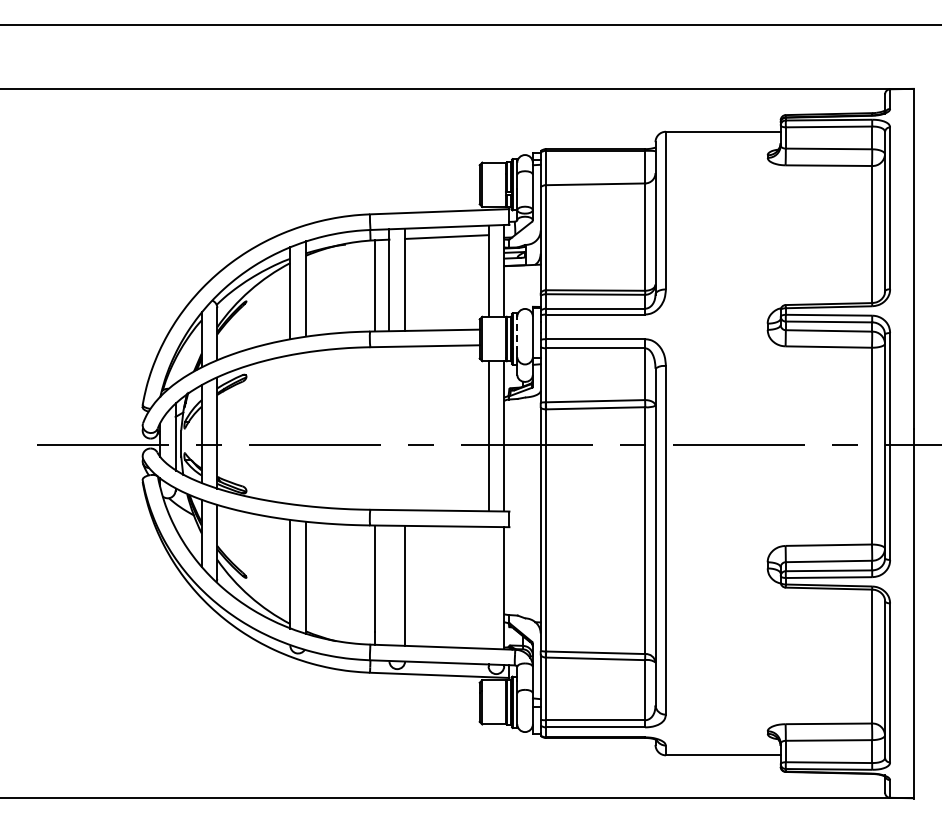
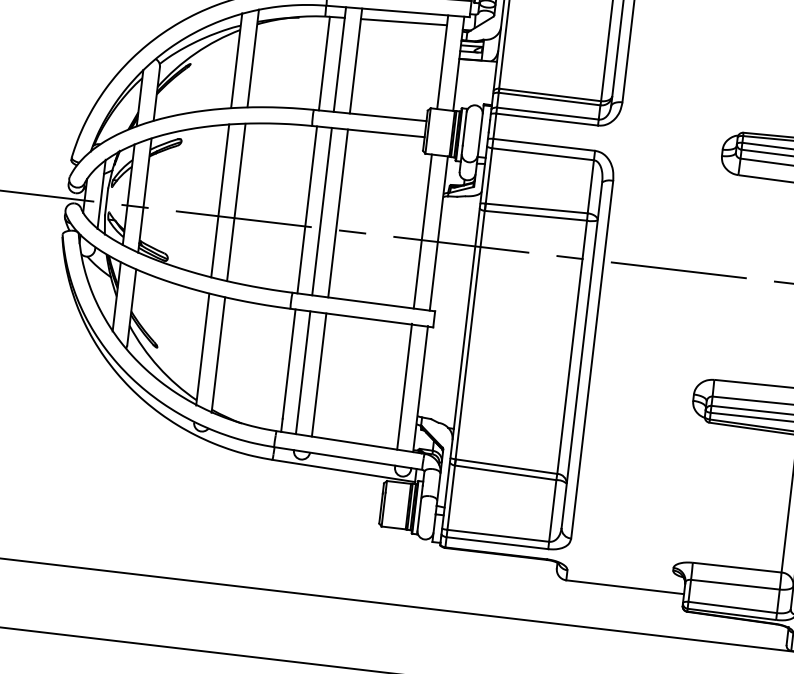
line: (517, 331) -> (465, 127), dashed -> solid
line: (306, 428) -> (236, 201), added
line: (375, 428) -> (307, 209), added
line: (389, 428) -> (322, 211), added
line: (405, 428) -> (338, 213), added
line: (290, 429) -> (220, 200), added
line: (389, 585) -> (303, 372), added
line: (488, 587) -> (404, 386), added

